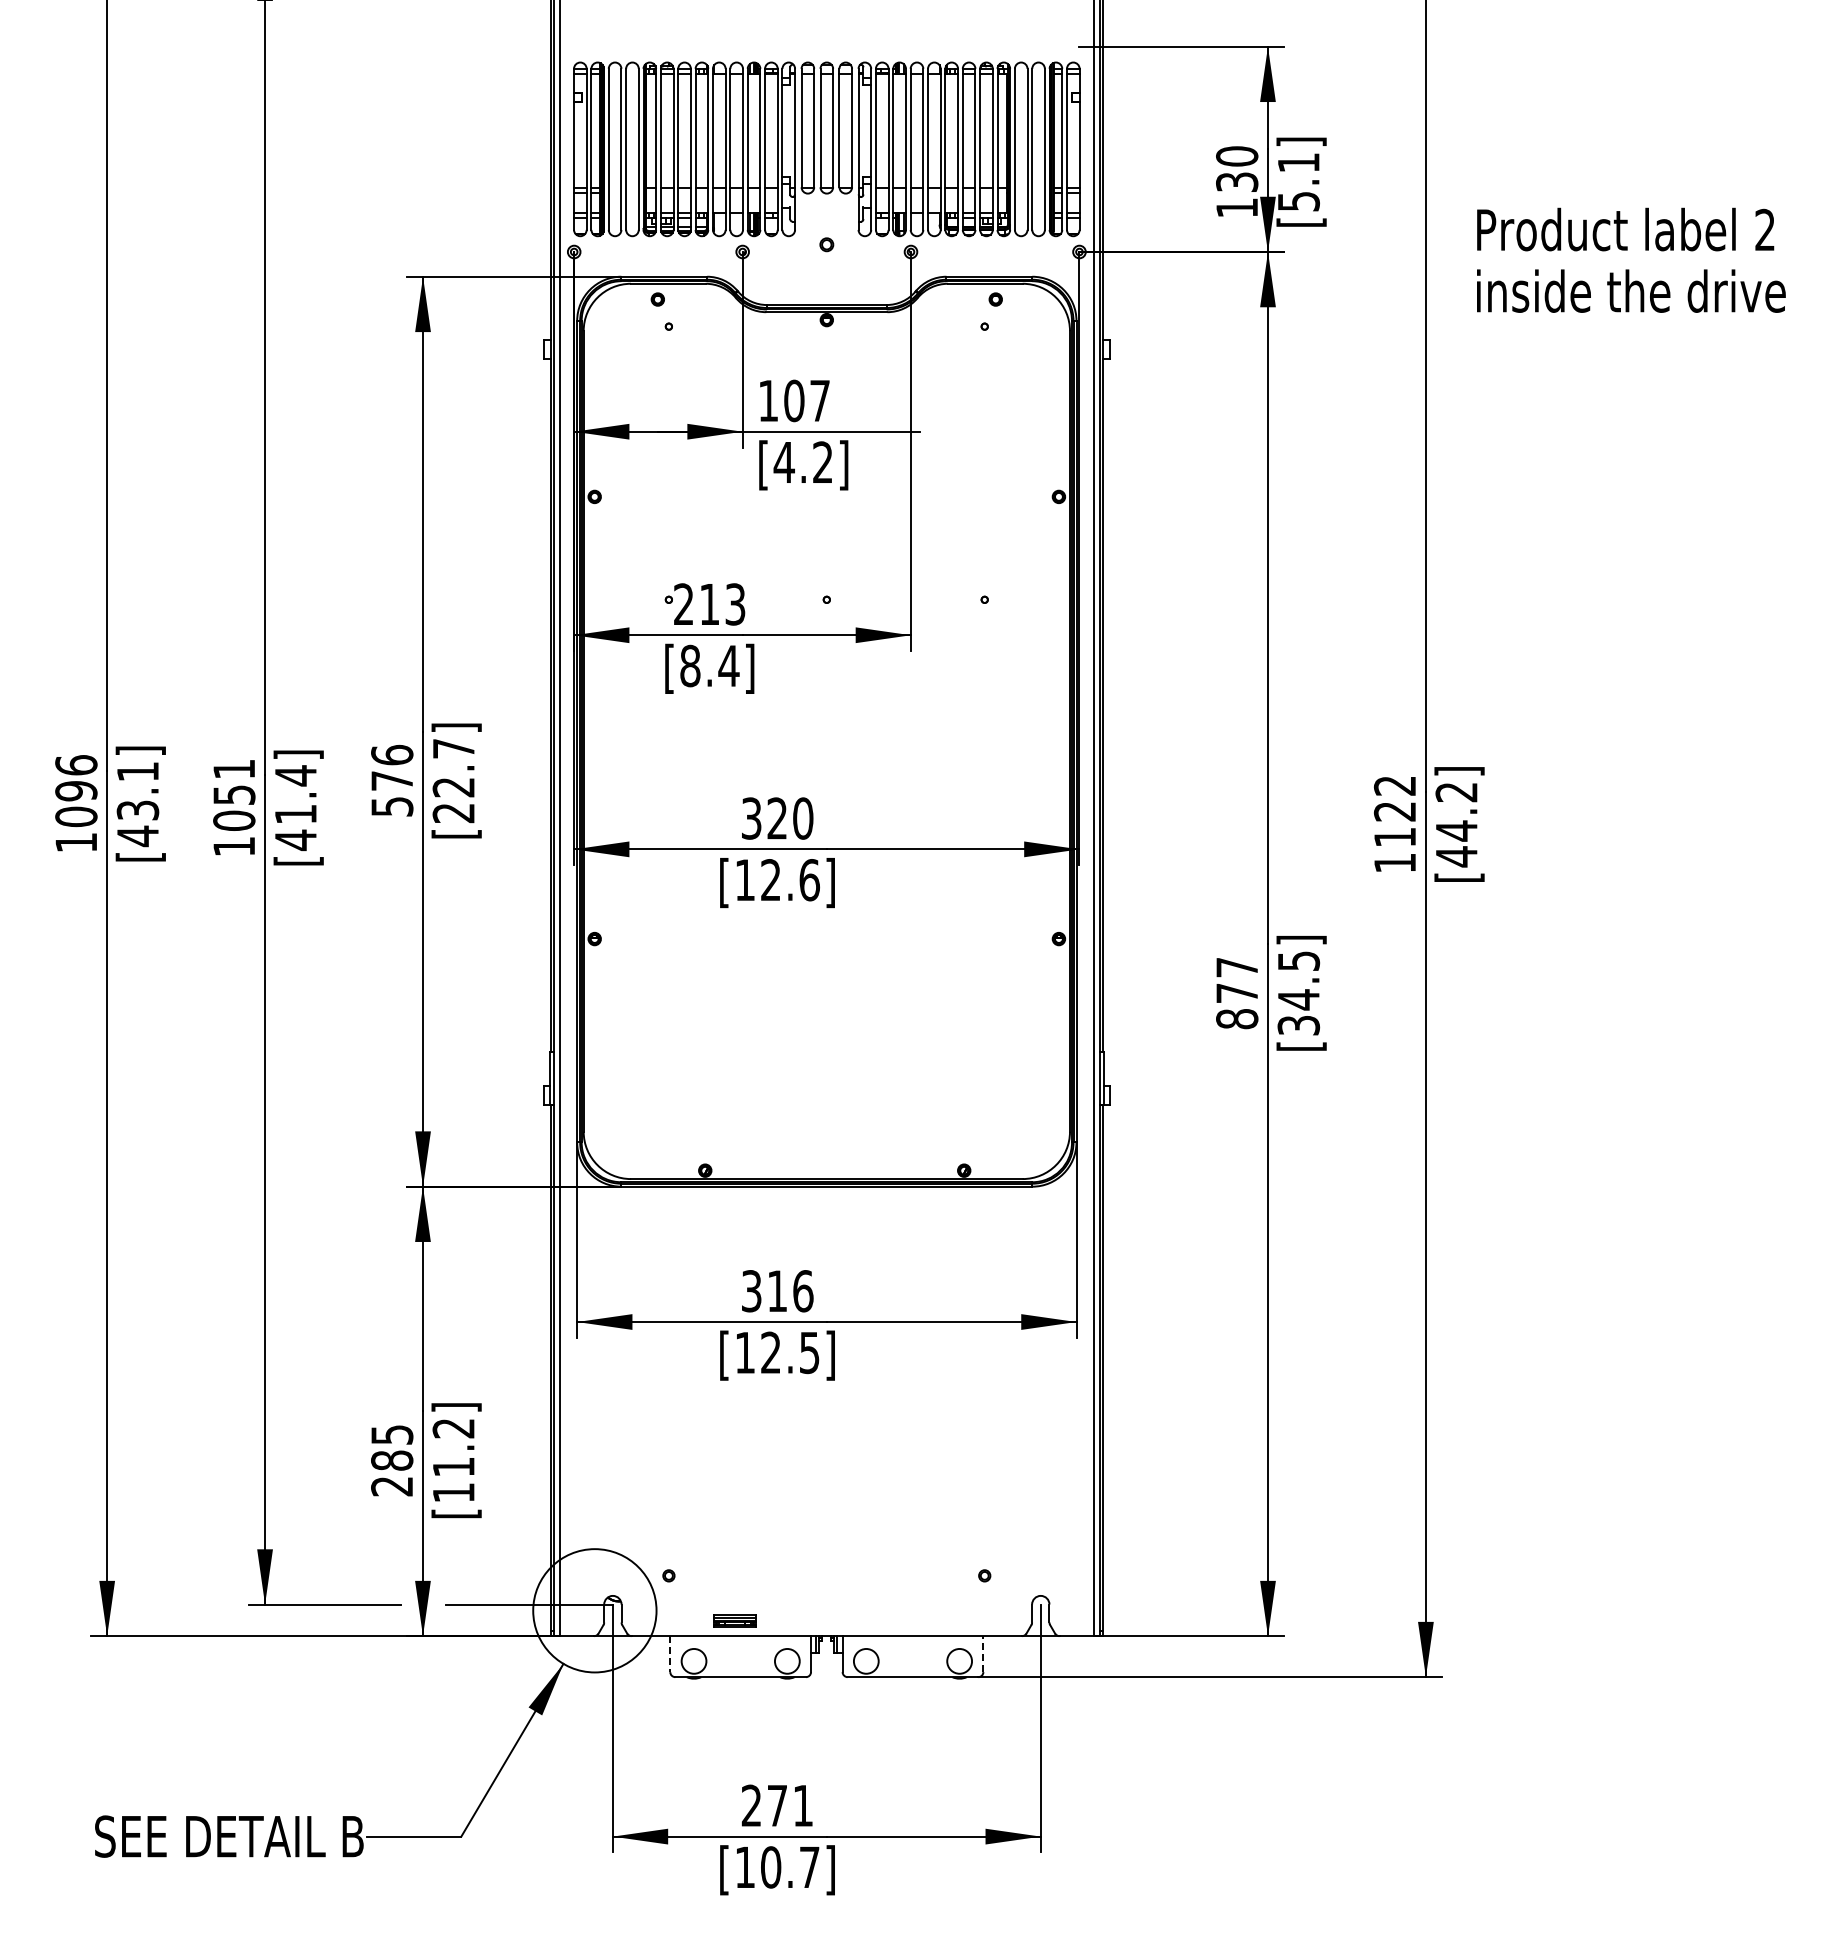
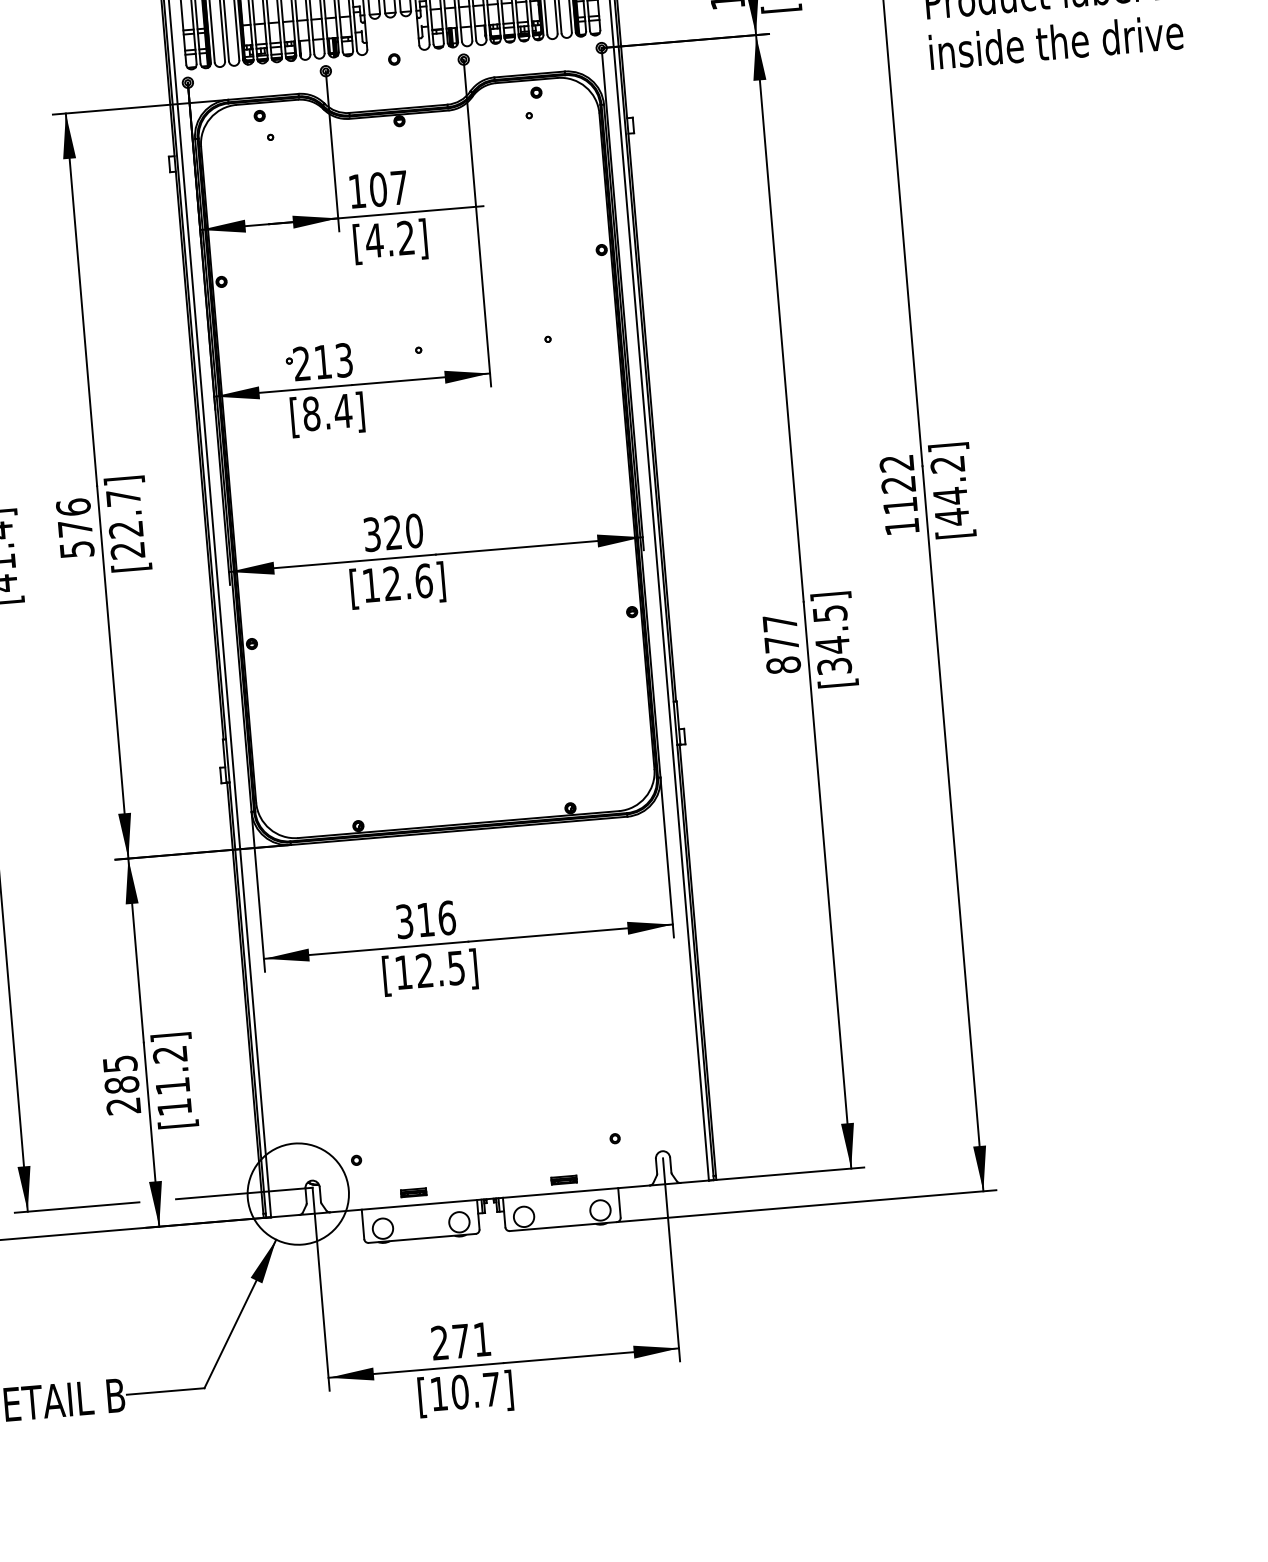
part: (734, 1620) -> (413, 1192), size x0.71
part: (918, 1620) -> (563, 1179), added
line: (670, 1654) -> (363, 1224), dashed -> solid
line: (983, 1654) -> (619, 1203), dashed -> solid

